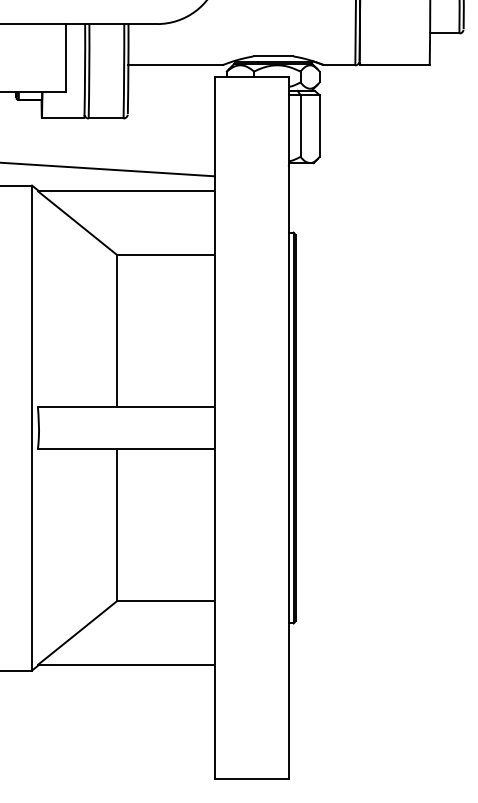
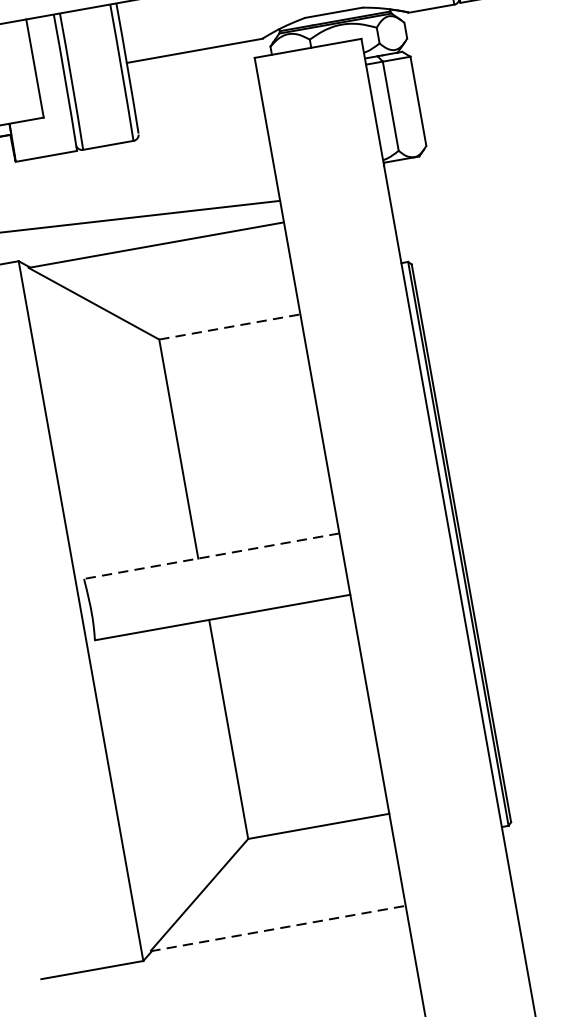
line: (165, 255) -> (229, 327), solid -> dashed
line: (125, 406) -> (210, 555), solid -> dashed
line: (126, 664) -> (278, 927), solid -> dashed

